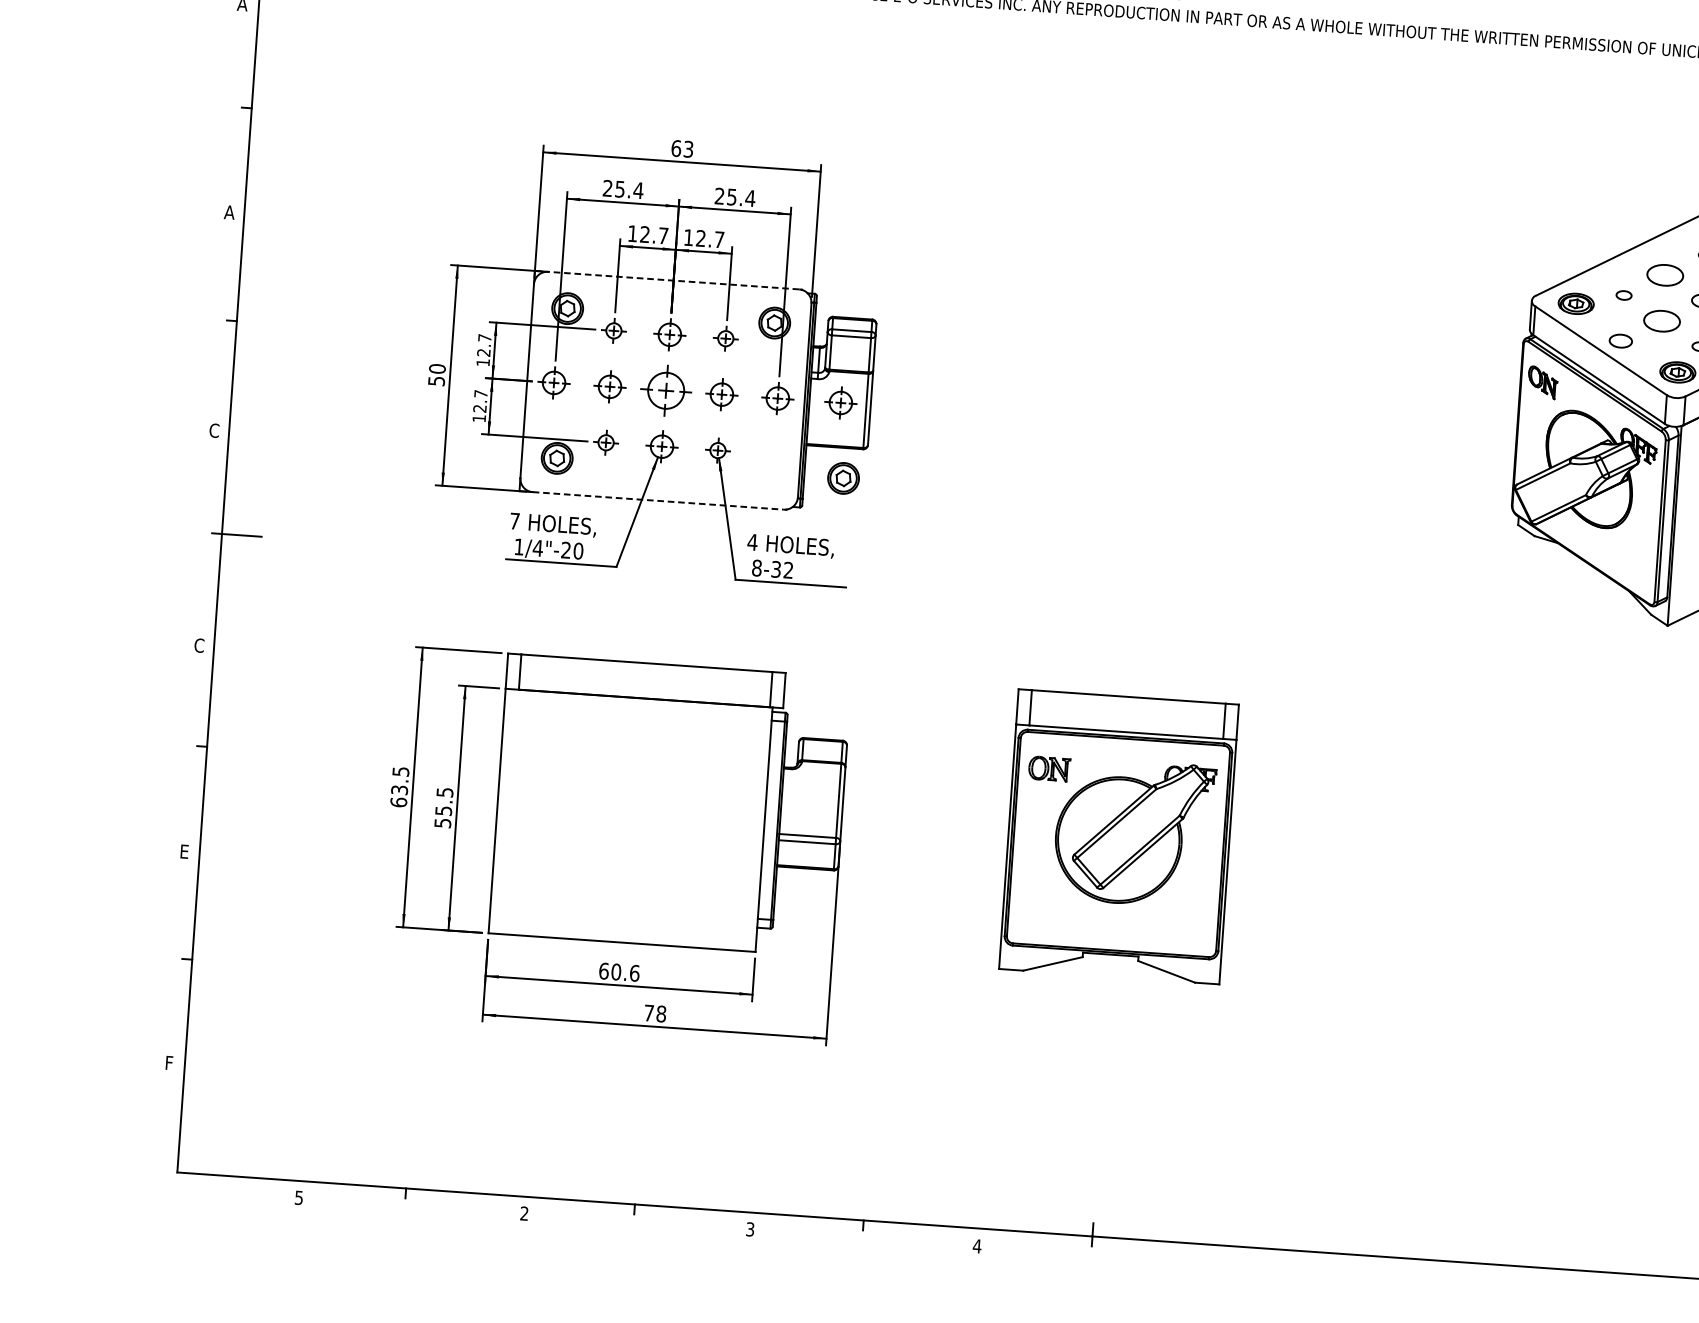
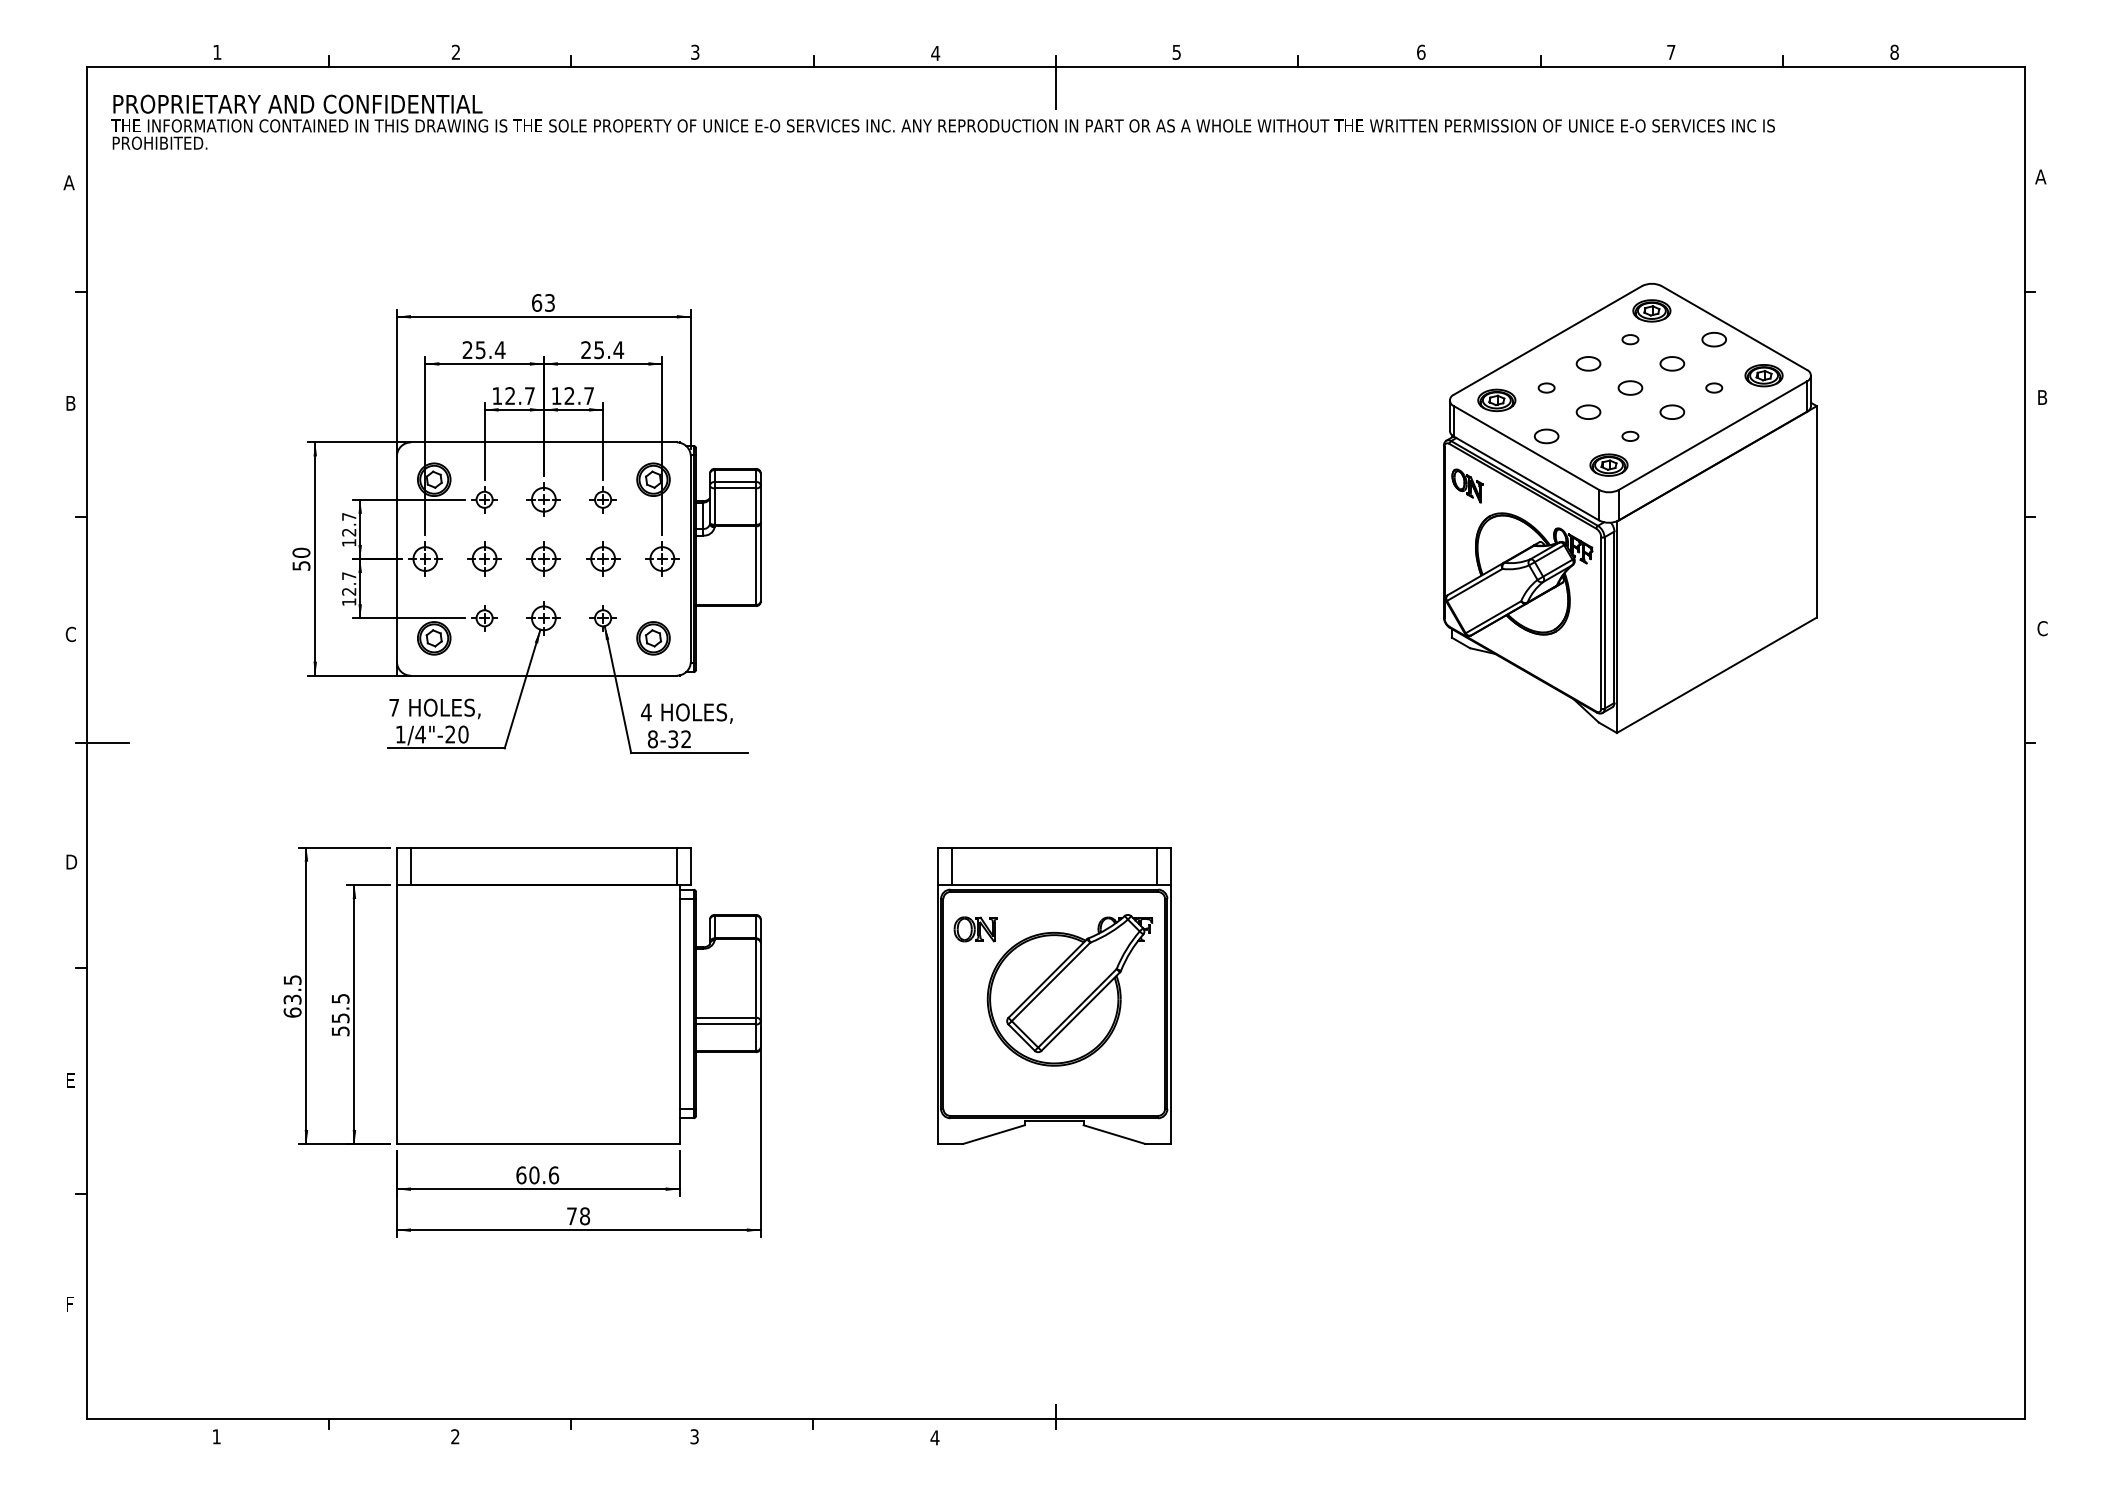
text: (229, 212) -> (70, 403), A -> B
part: (1665, 275) -> (1588, 363), size x0.62
line: (673, 280) -> (543, 442), dashed -> solid
part: (1662, 320) -> (1588, 411), size x0.62
part: (665, 390) -> (543, 558), size x0.62
part: (841, 402) -> (729, 558), removed
part: (843, 478) -> (653, 638), moved
line: (657, 500) -> (543, 675), dashed -> solid
text: (199, 645) -> (71, 861), C -> D
text: (298, 1197) -> (216, 1436), 5 -> 1

